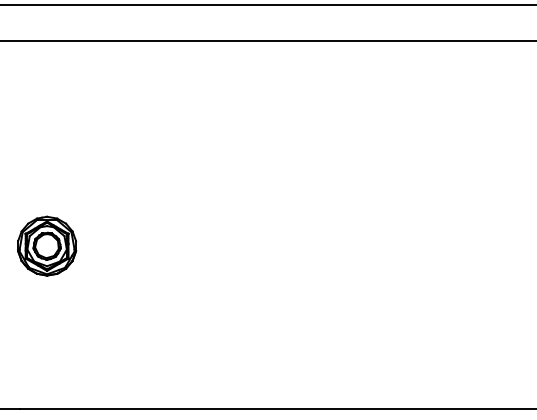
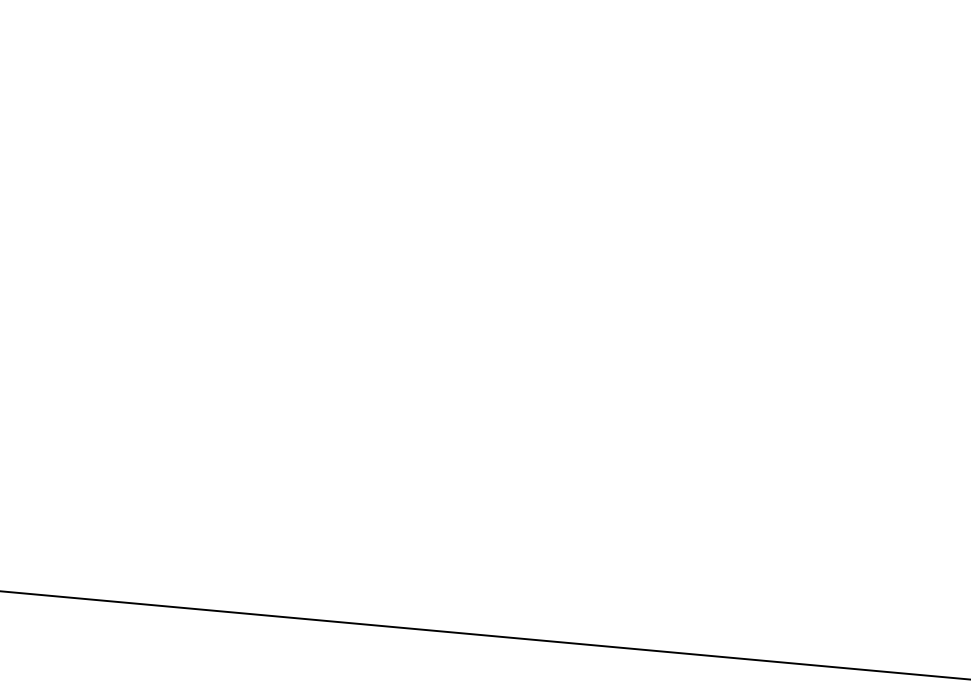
part: (47, 245) -> (77, 286), removed

